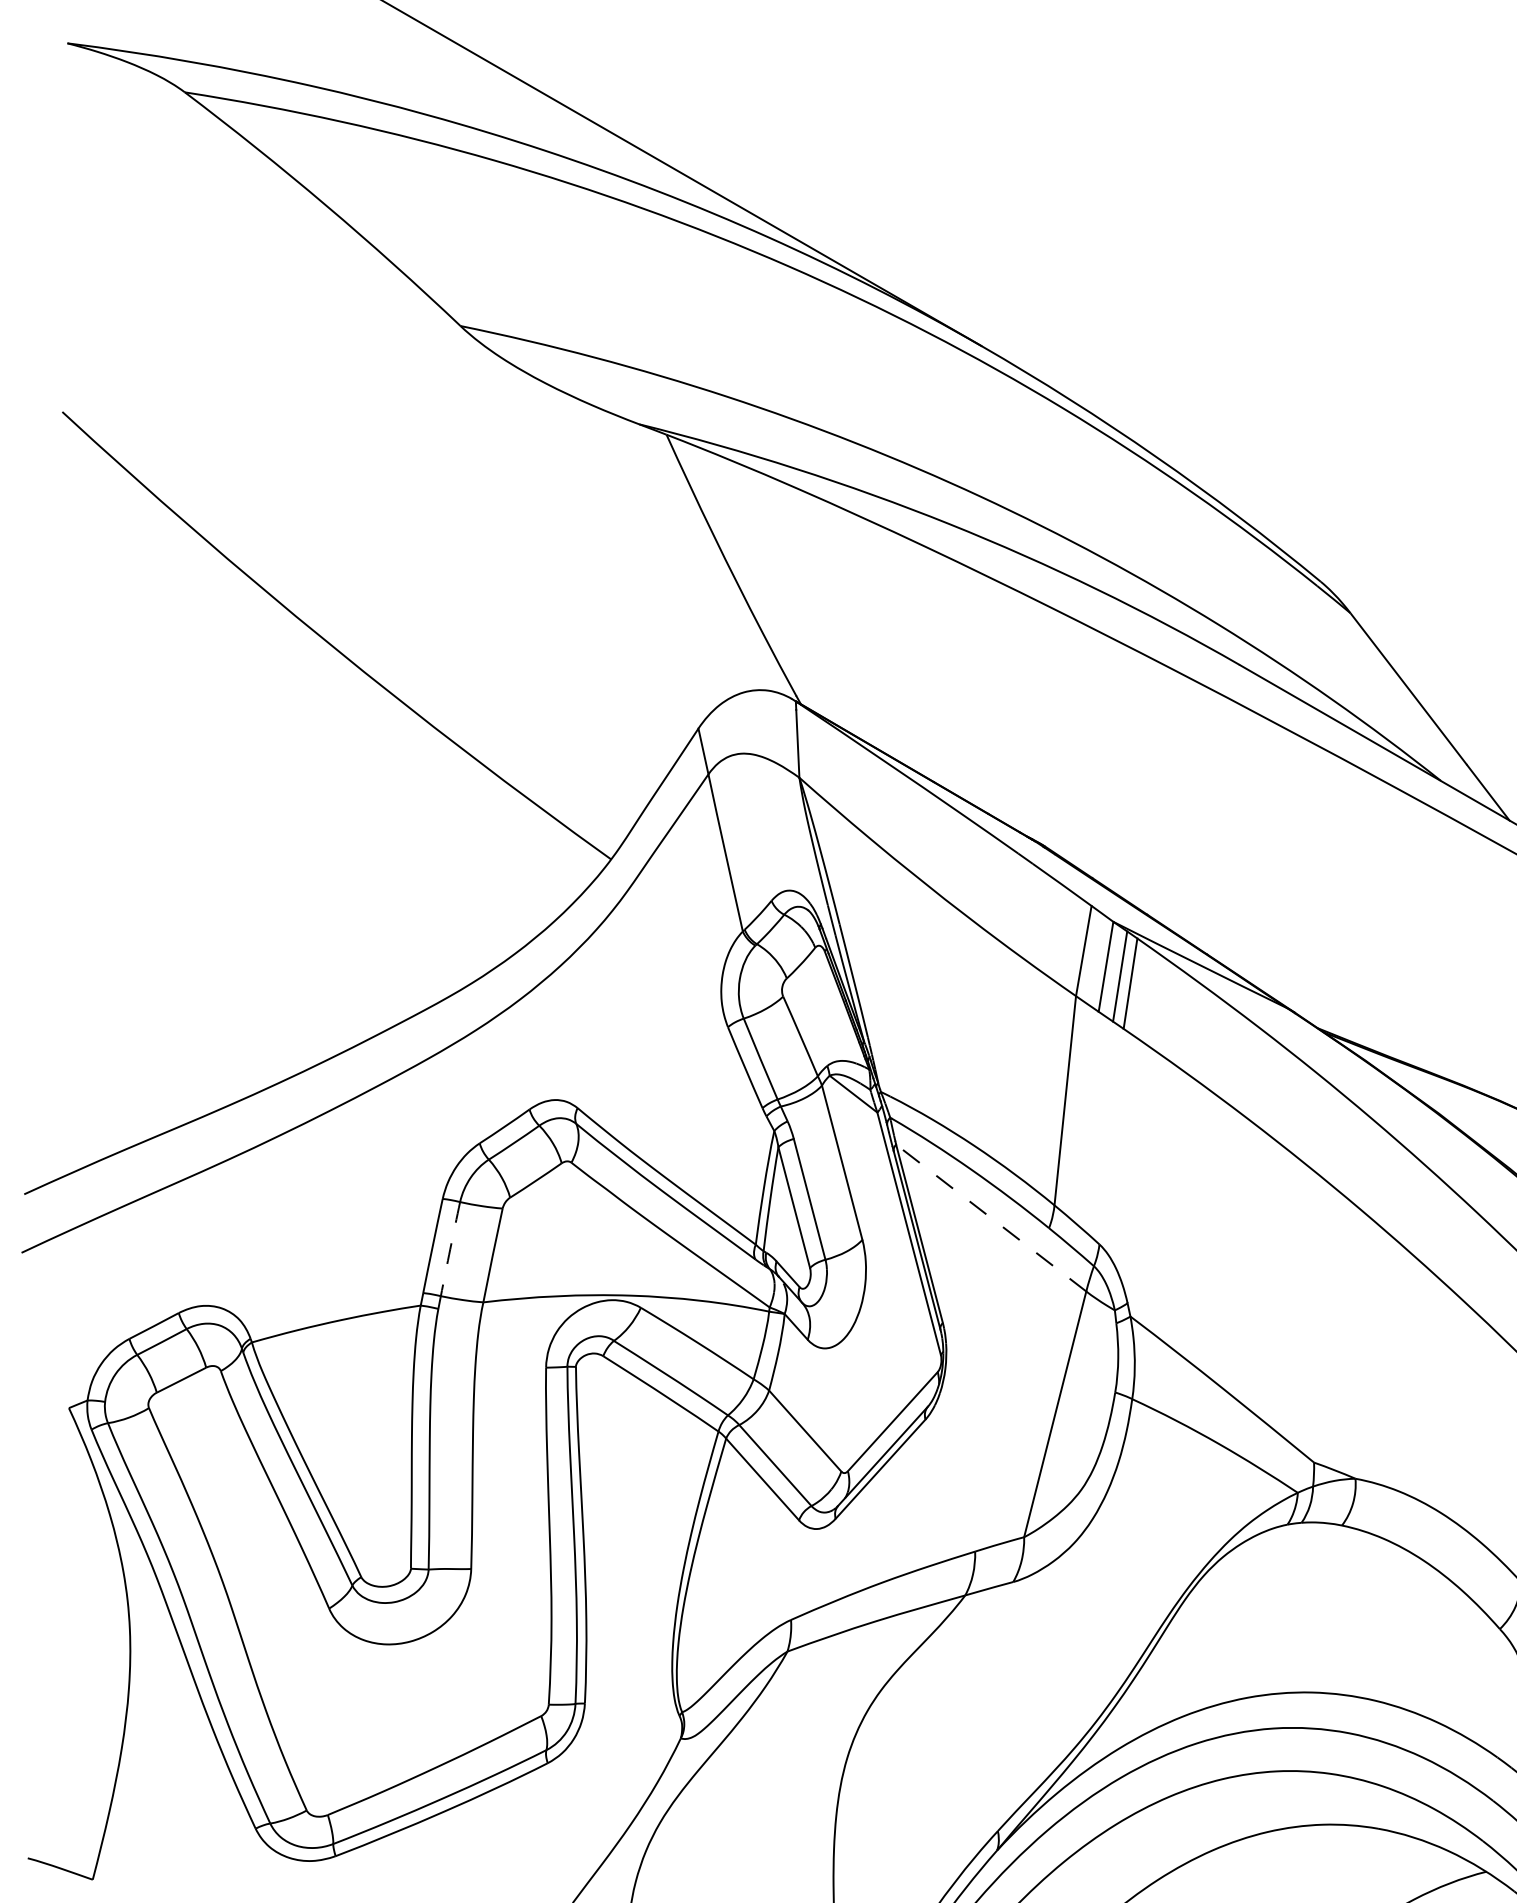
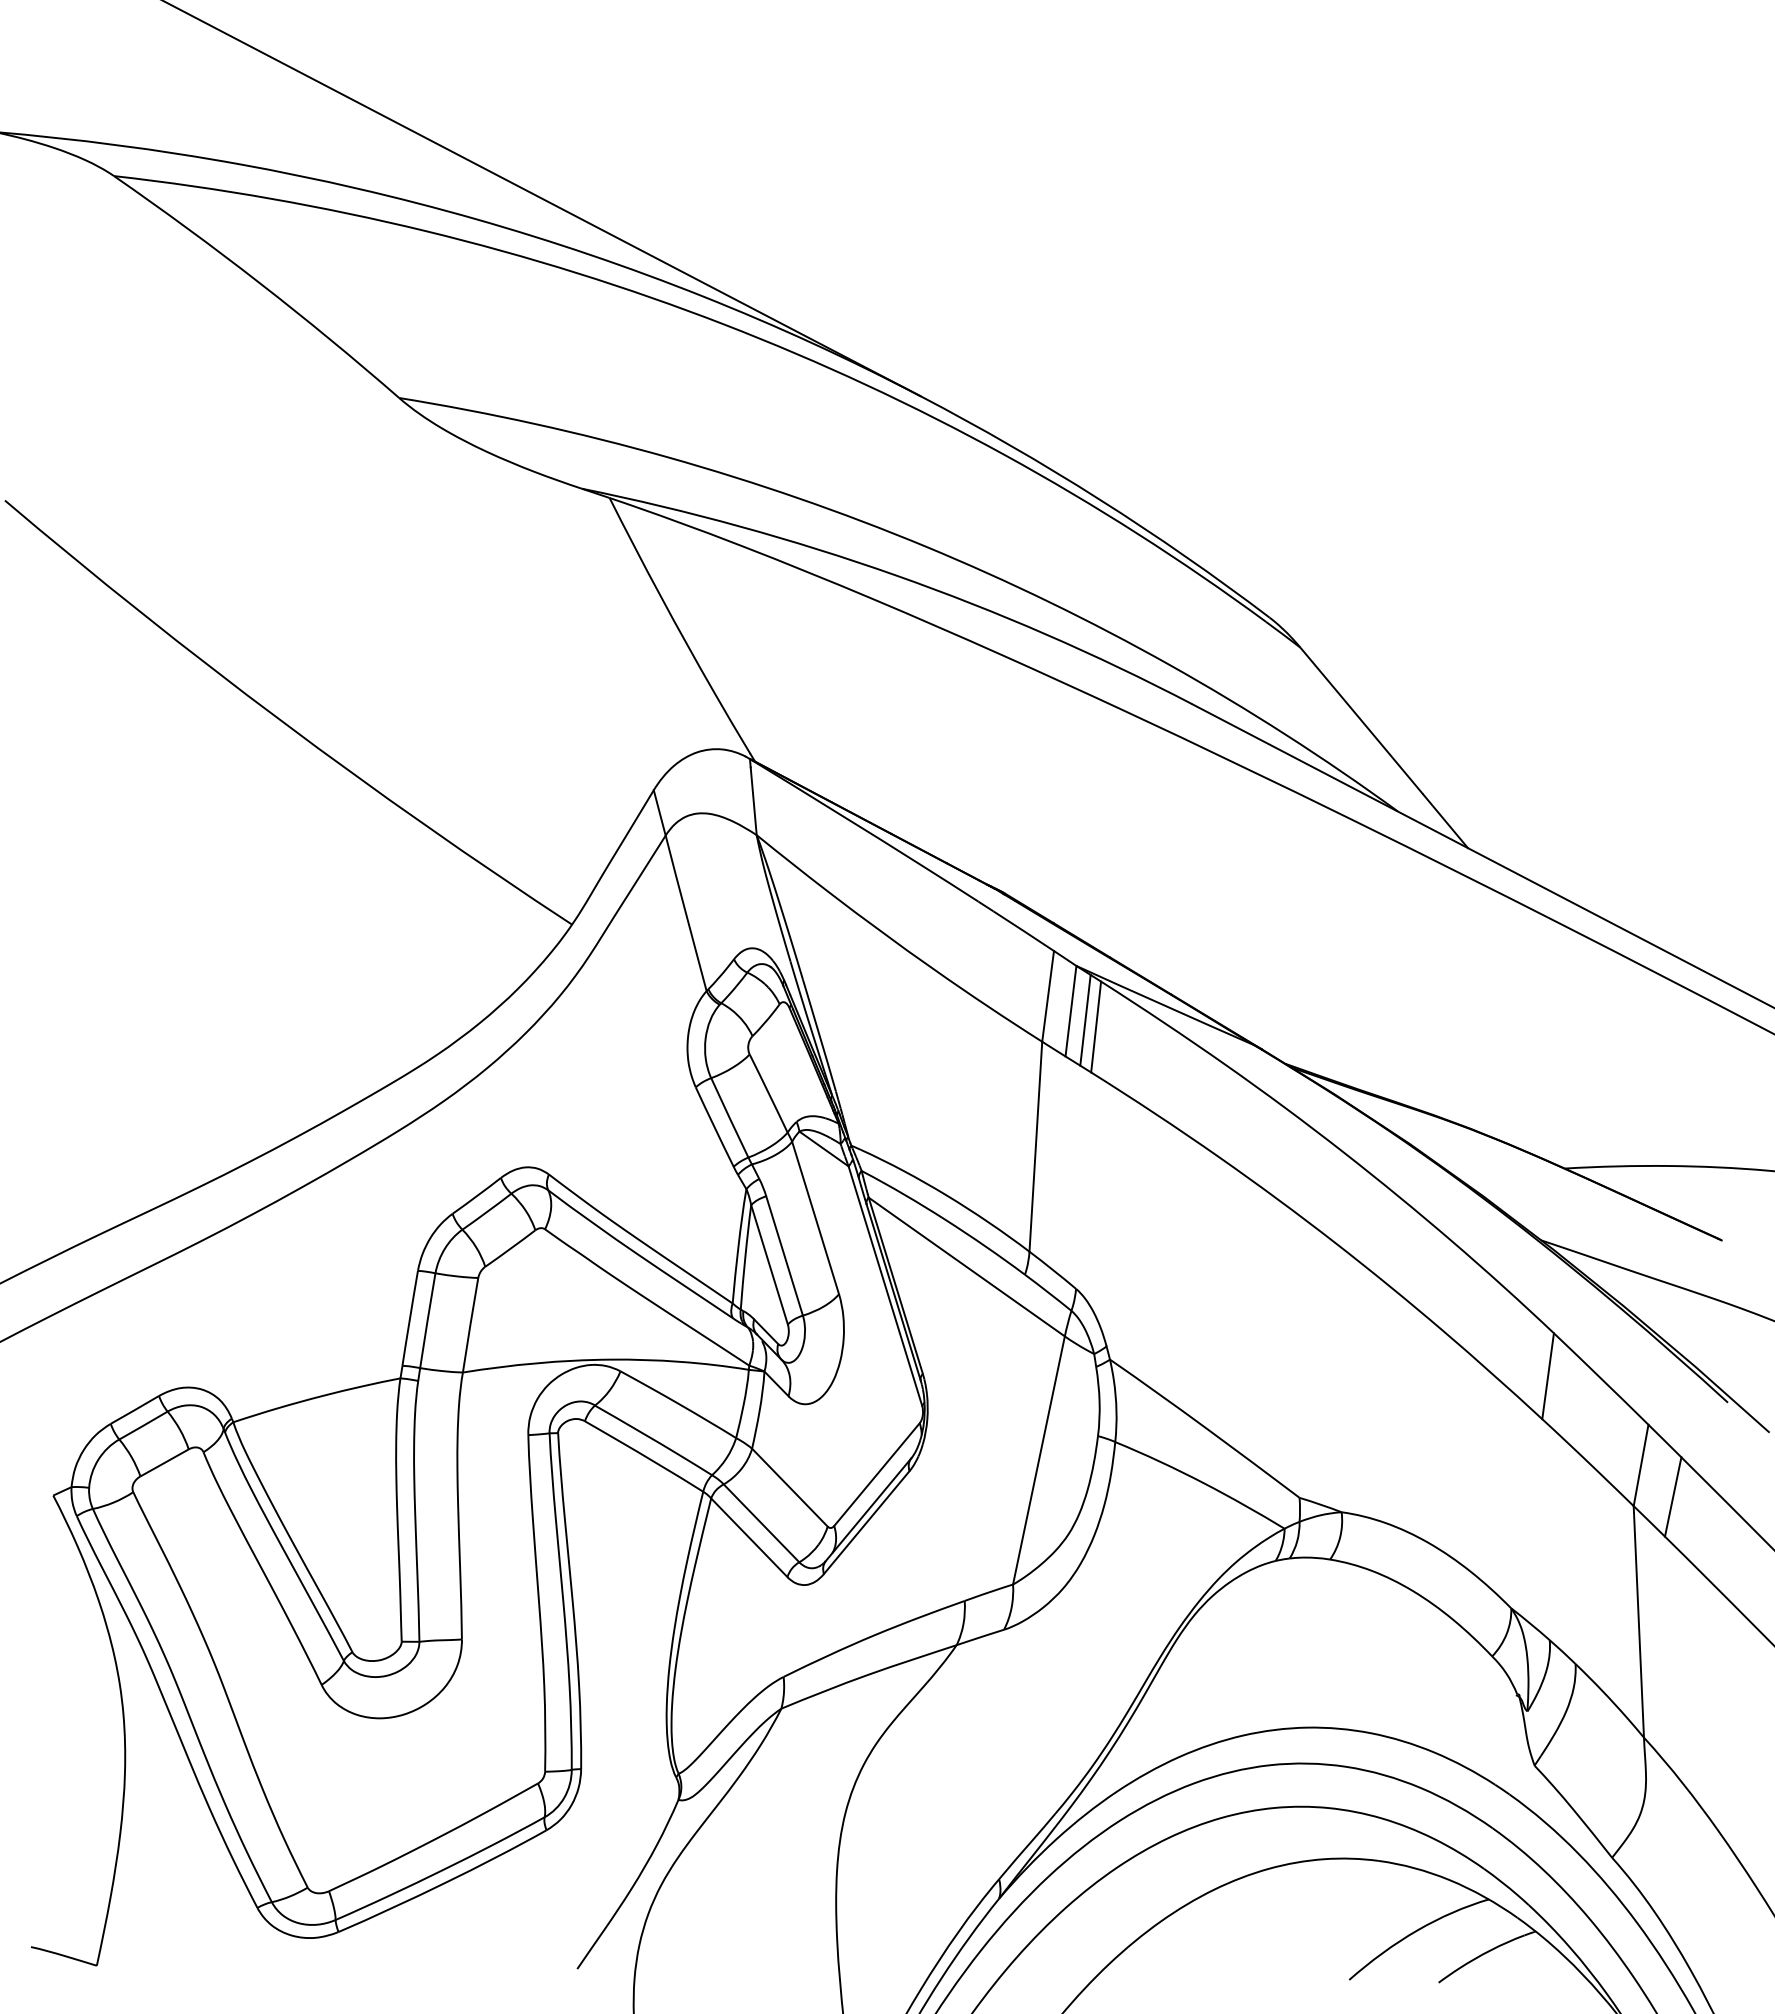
line: (990, 1217) -> (966, 1266), dashed -> solid
arc: (450, 1248) -> (427, 1320), dashed -> solid

